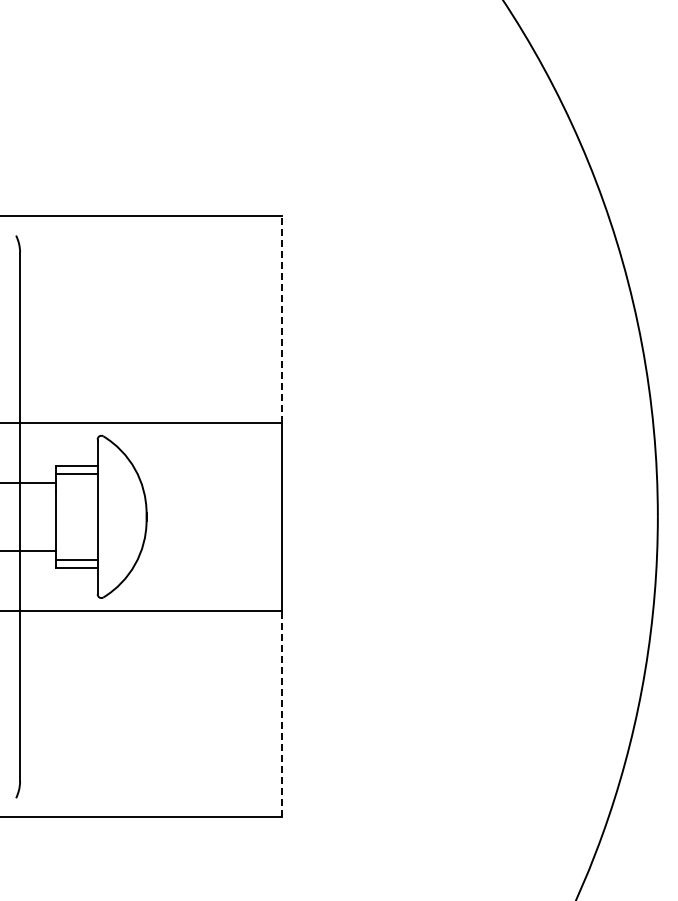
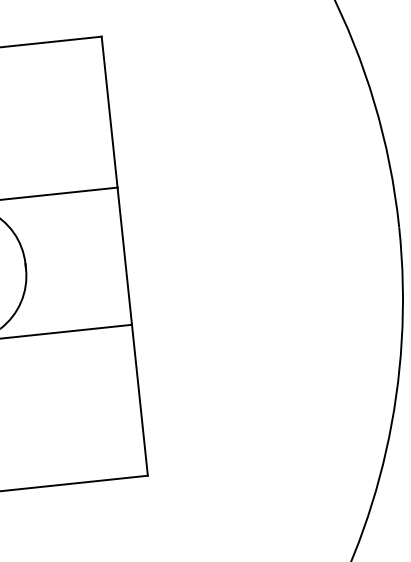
line: (282, 319) -> (109, 111), dashed -> solid
line: (282, 713) -> (140, 399), dashed -> solid

